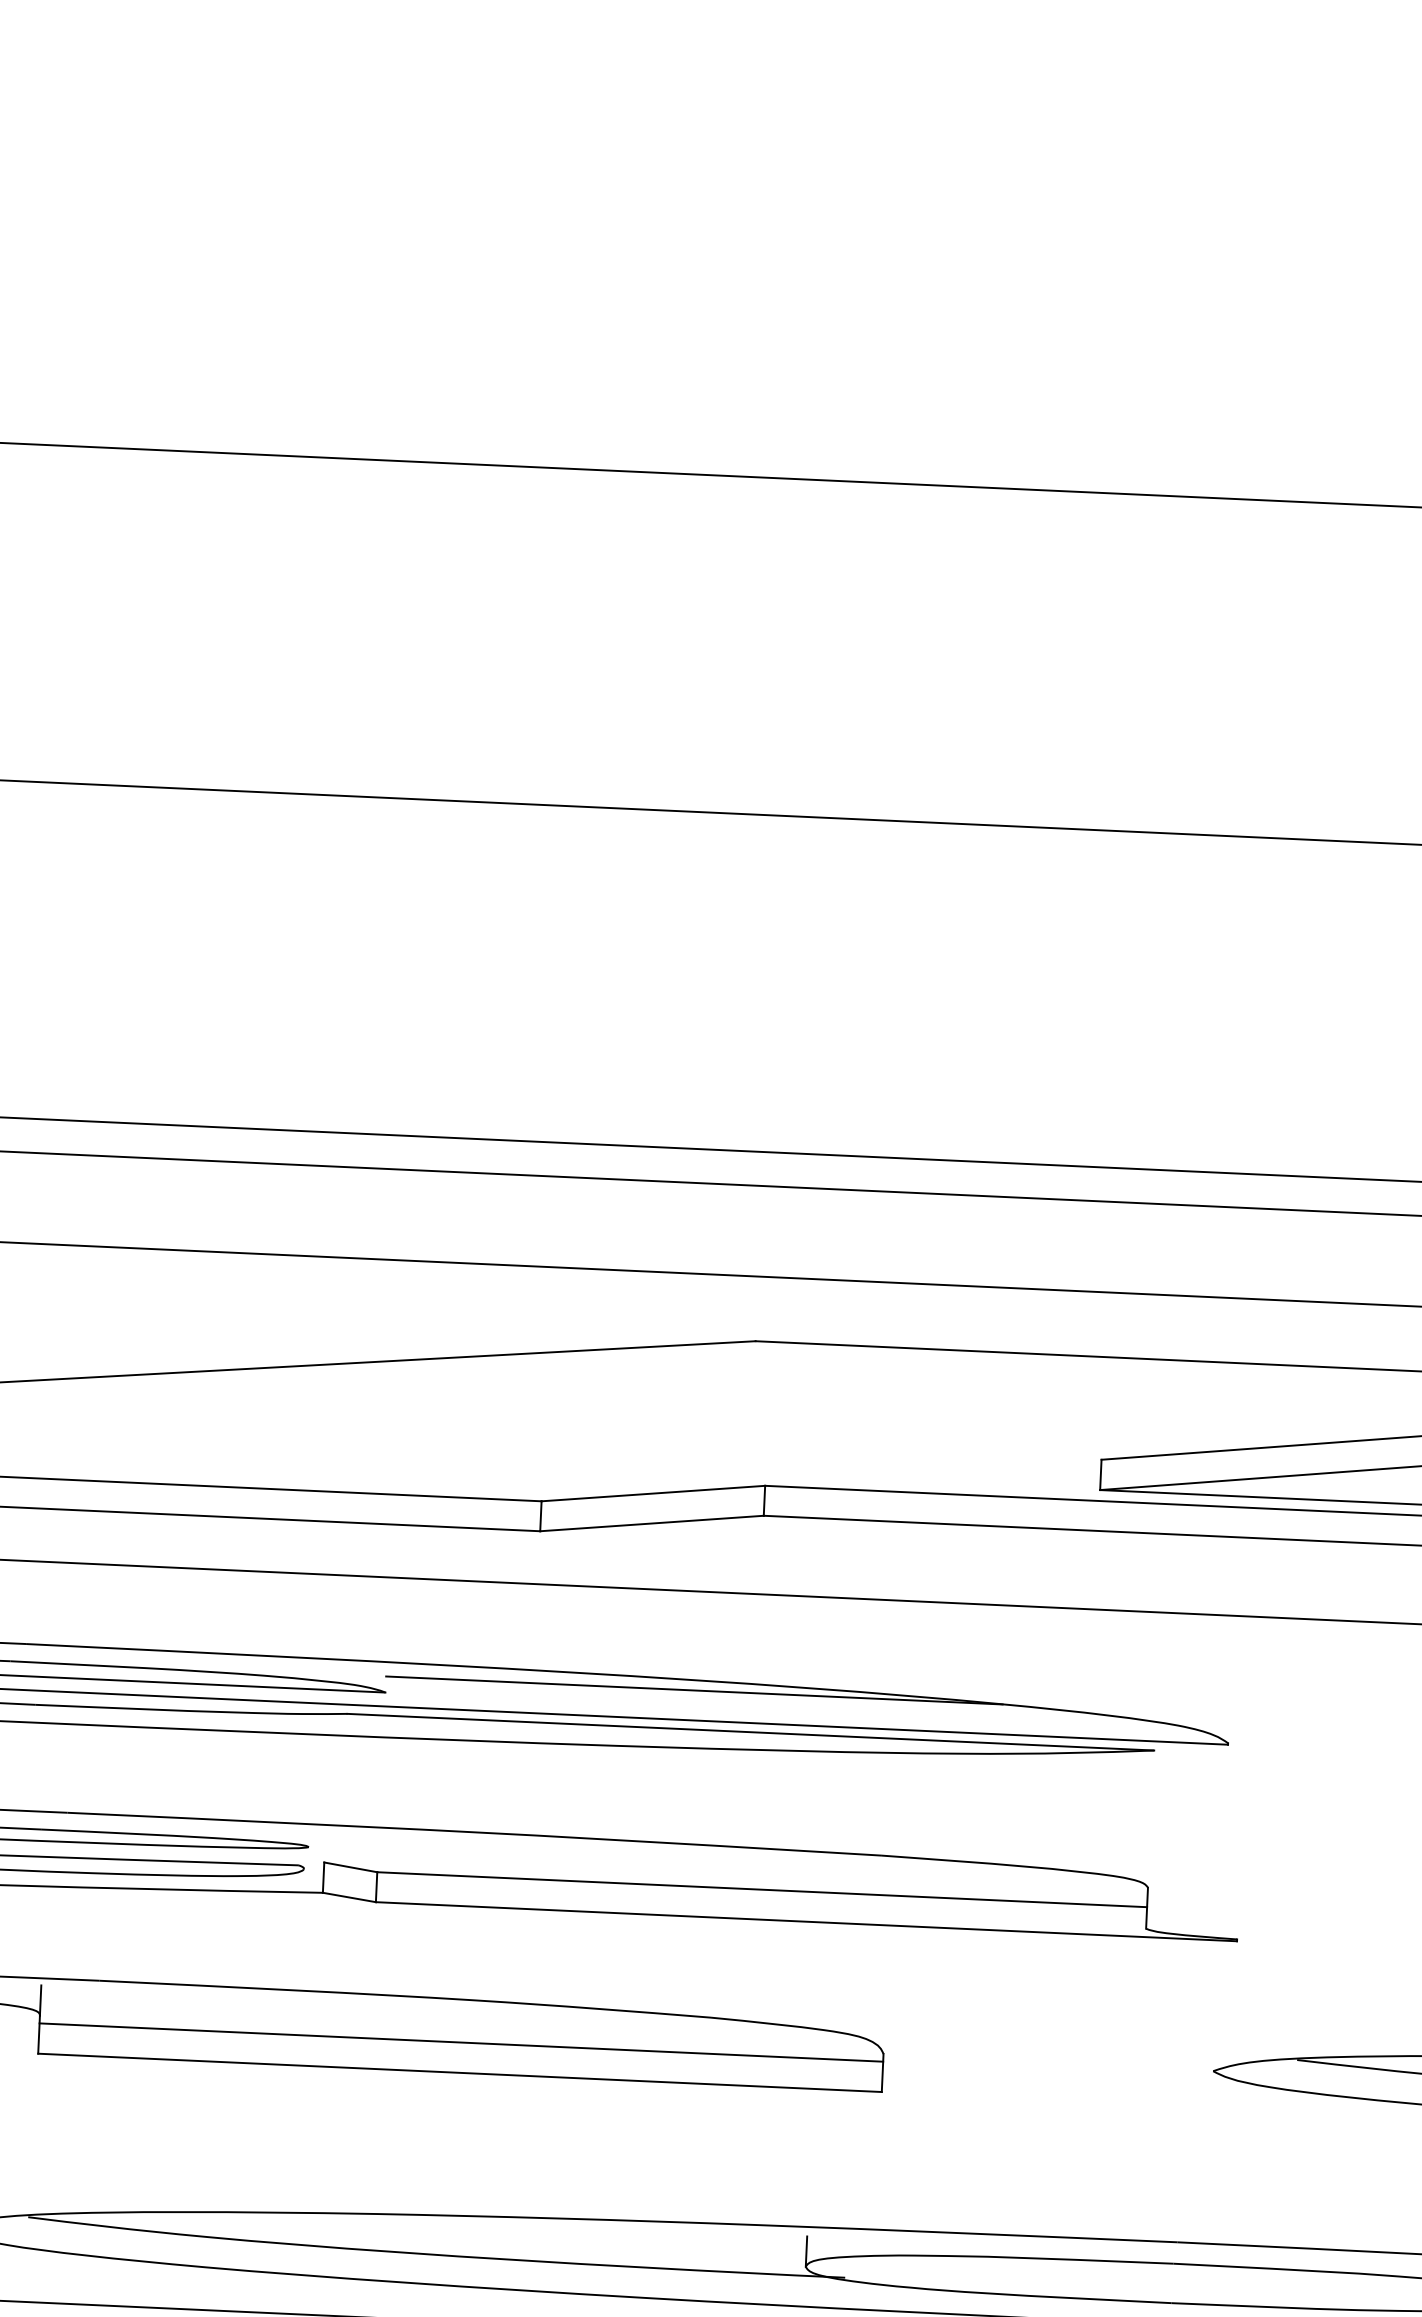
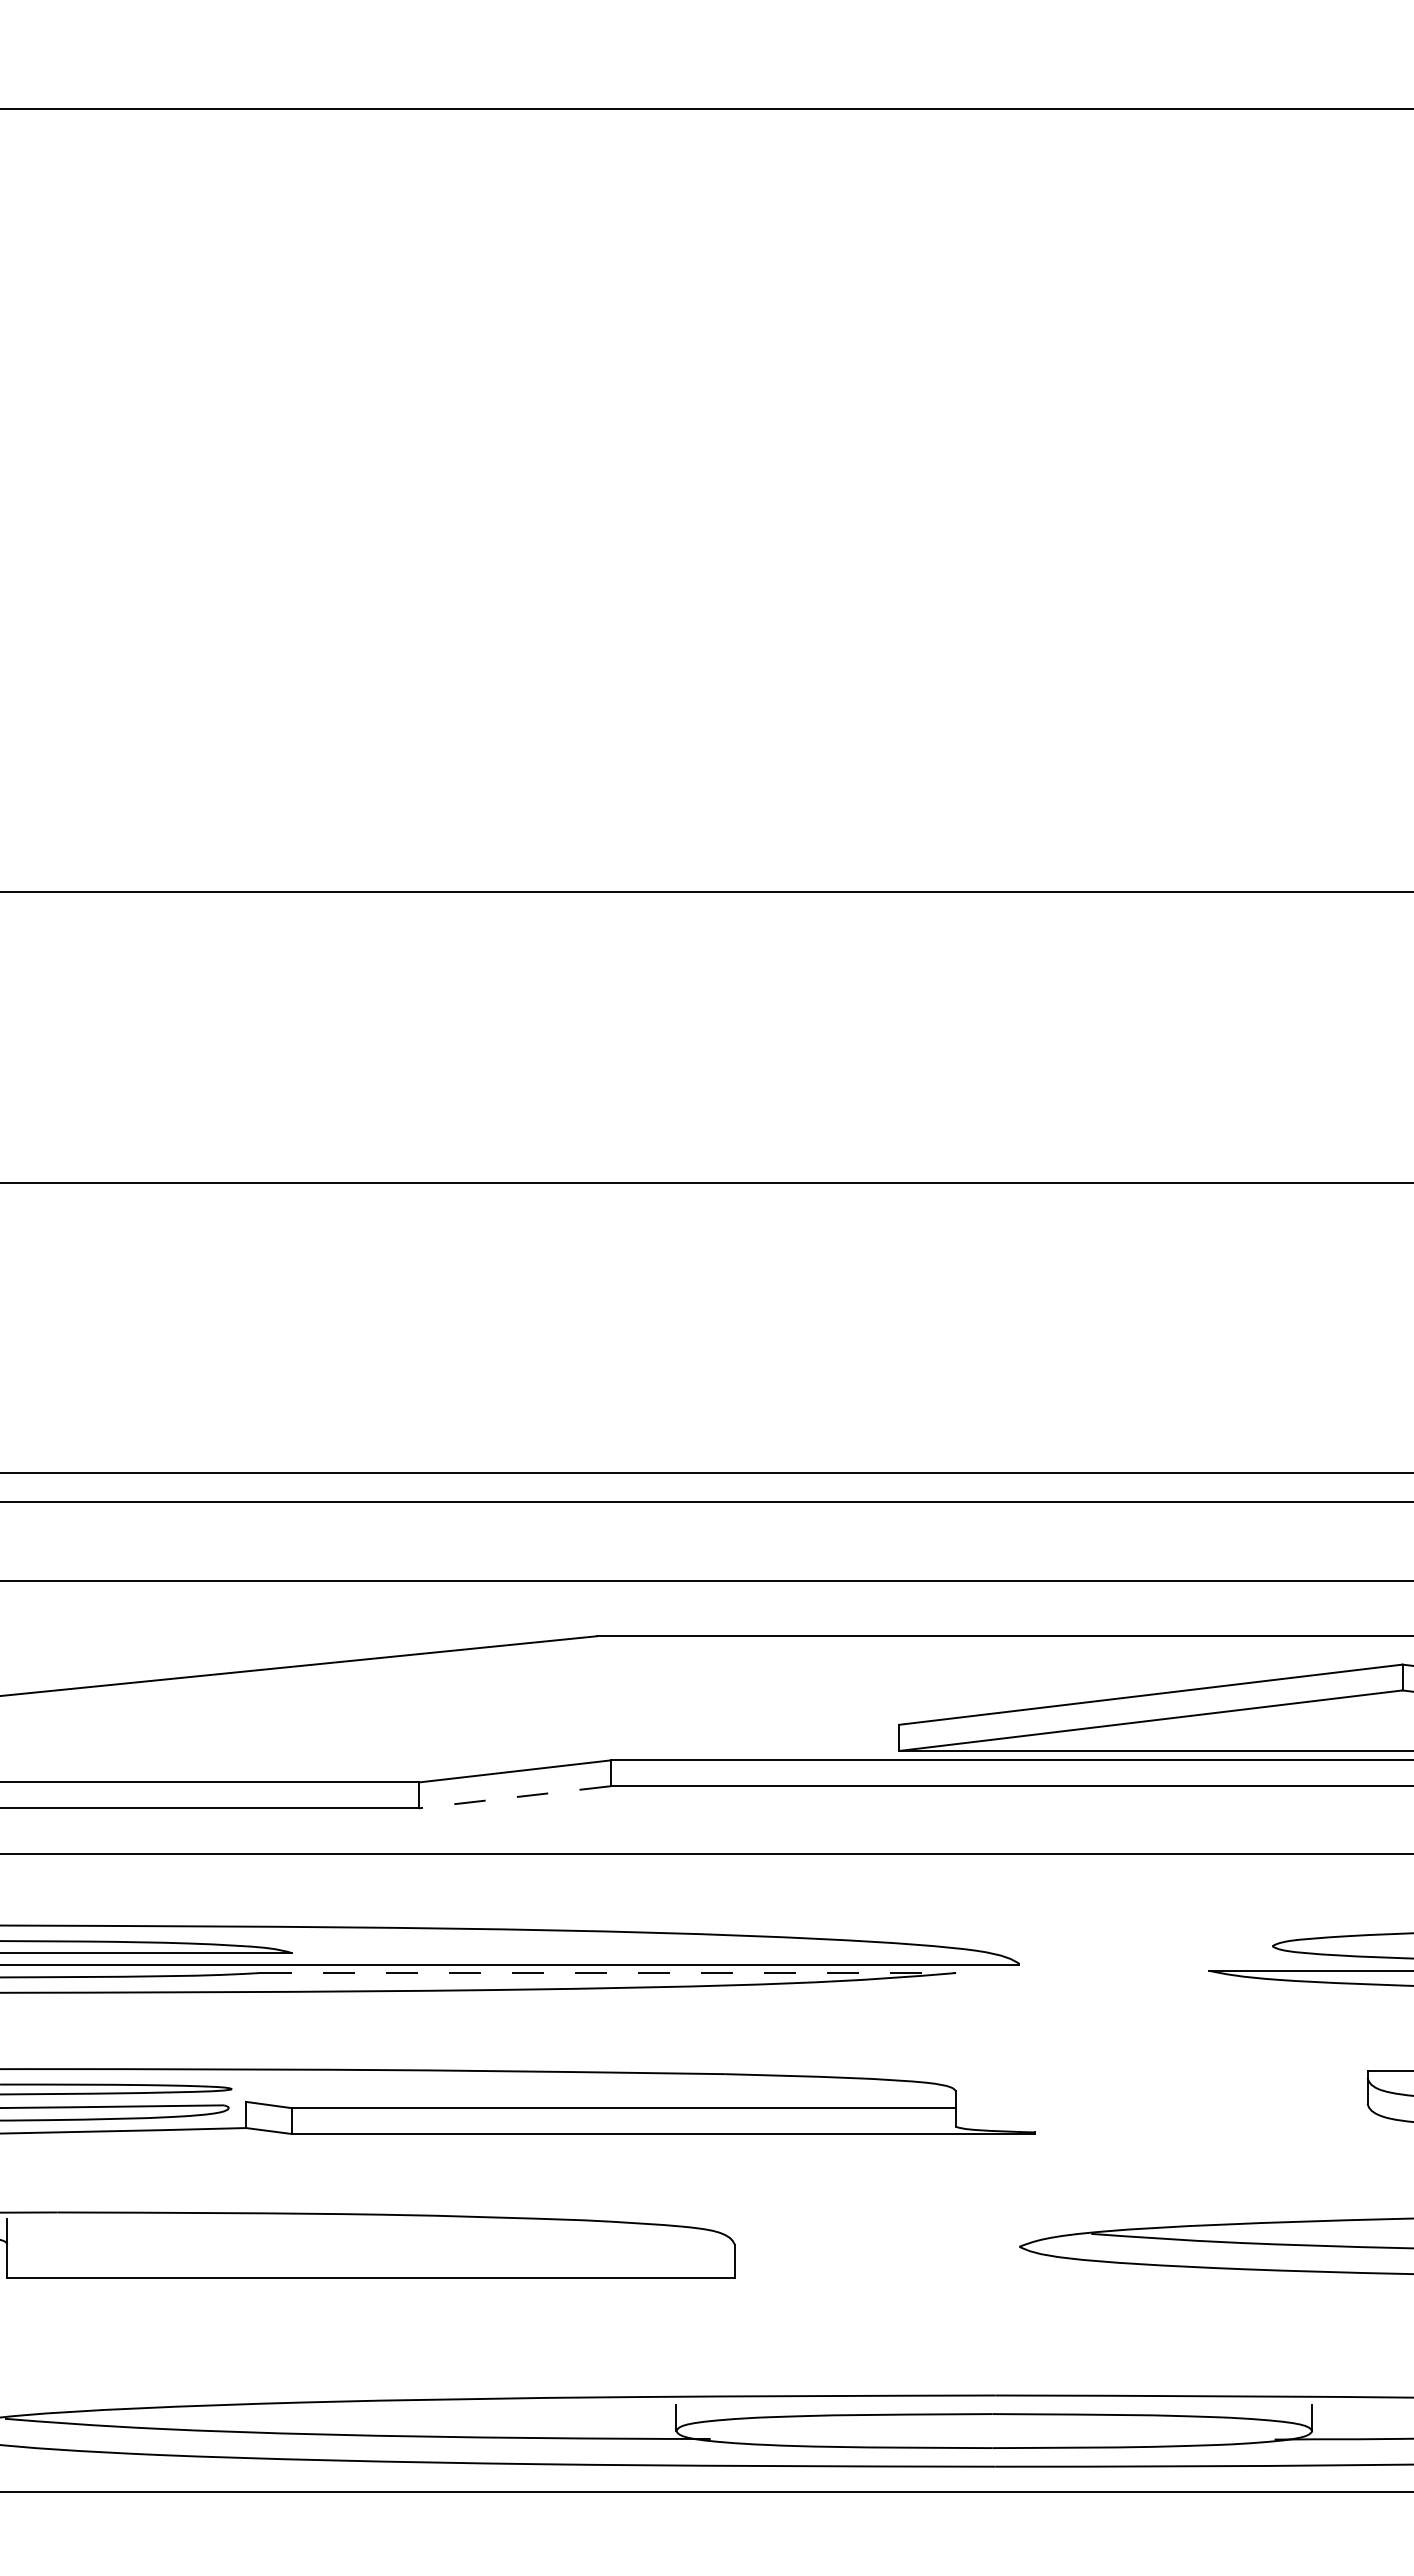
line: (651, 1523) -> (514, 1797), solid -> dashed
line: (693, 1690) -> (557, 1939), removed
line: (751, 1732) -> (608, 1973), solid -> dashed
line: (460, 2042) -> (370, 2251), removed

